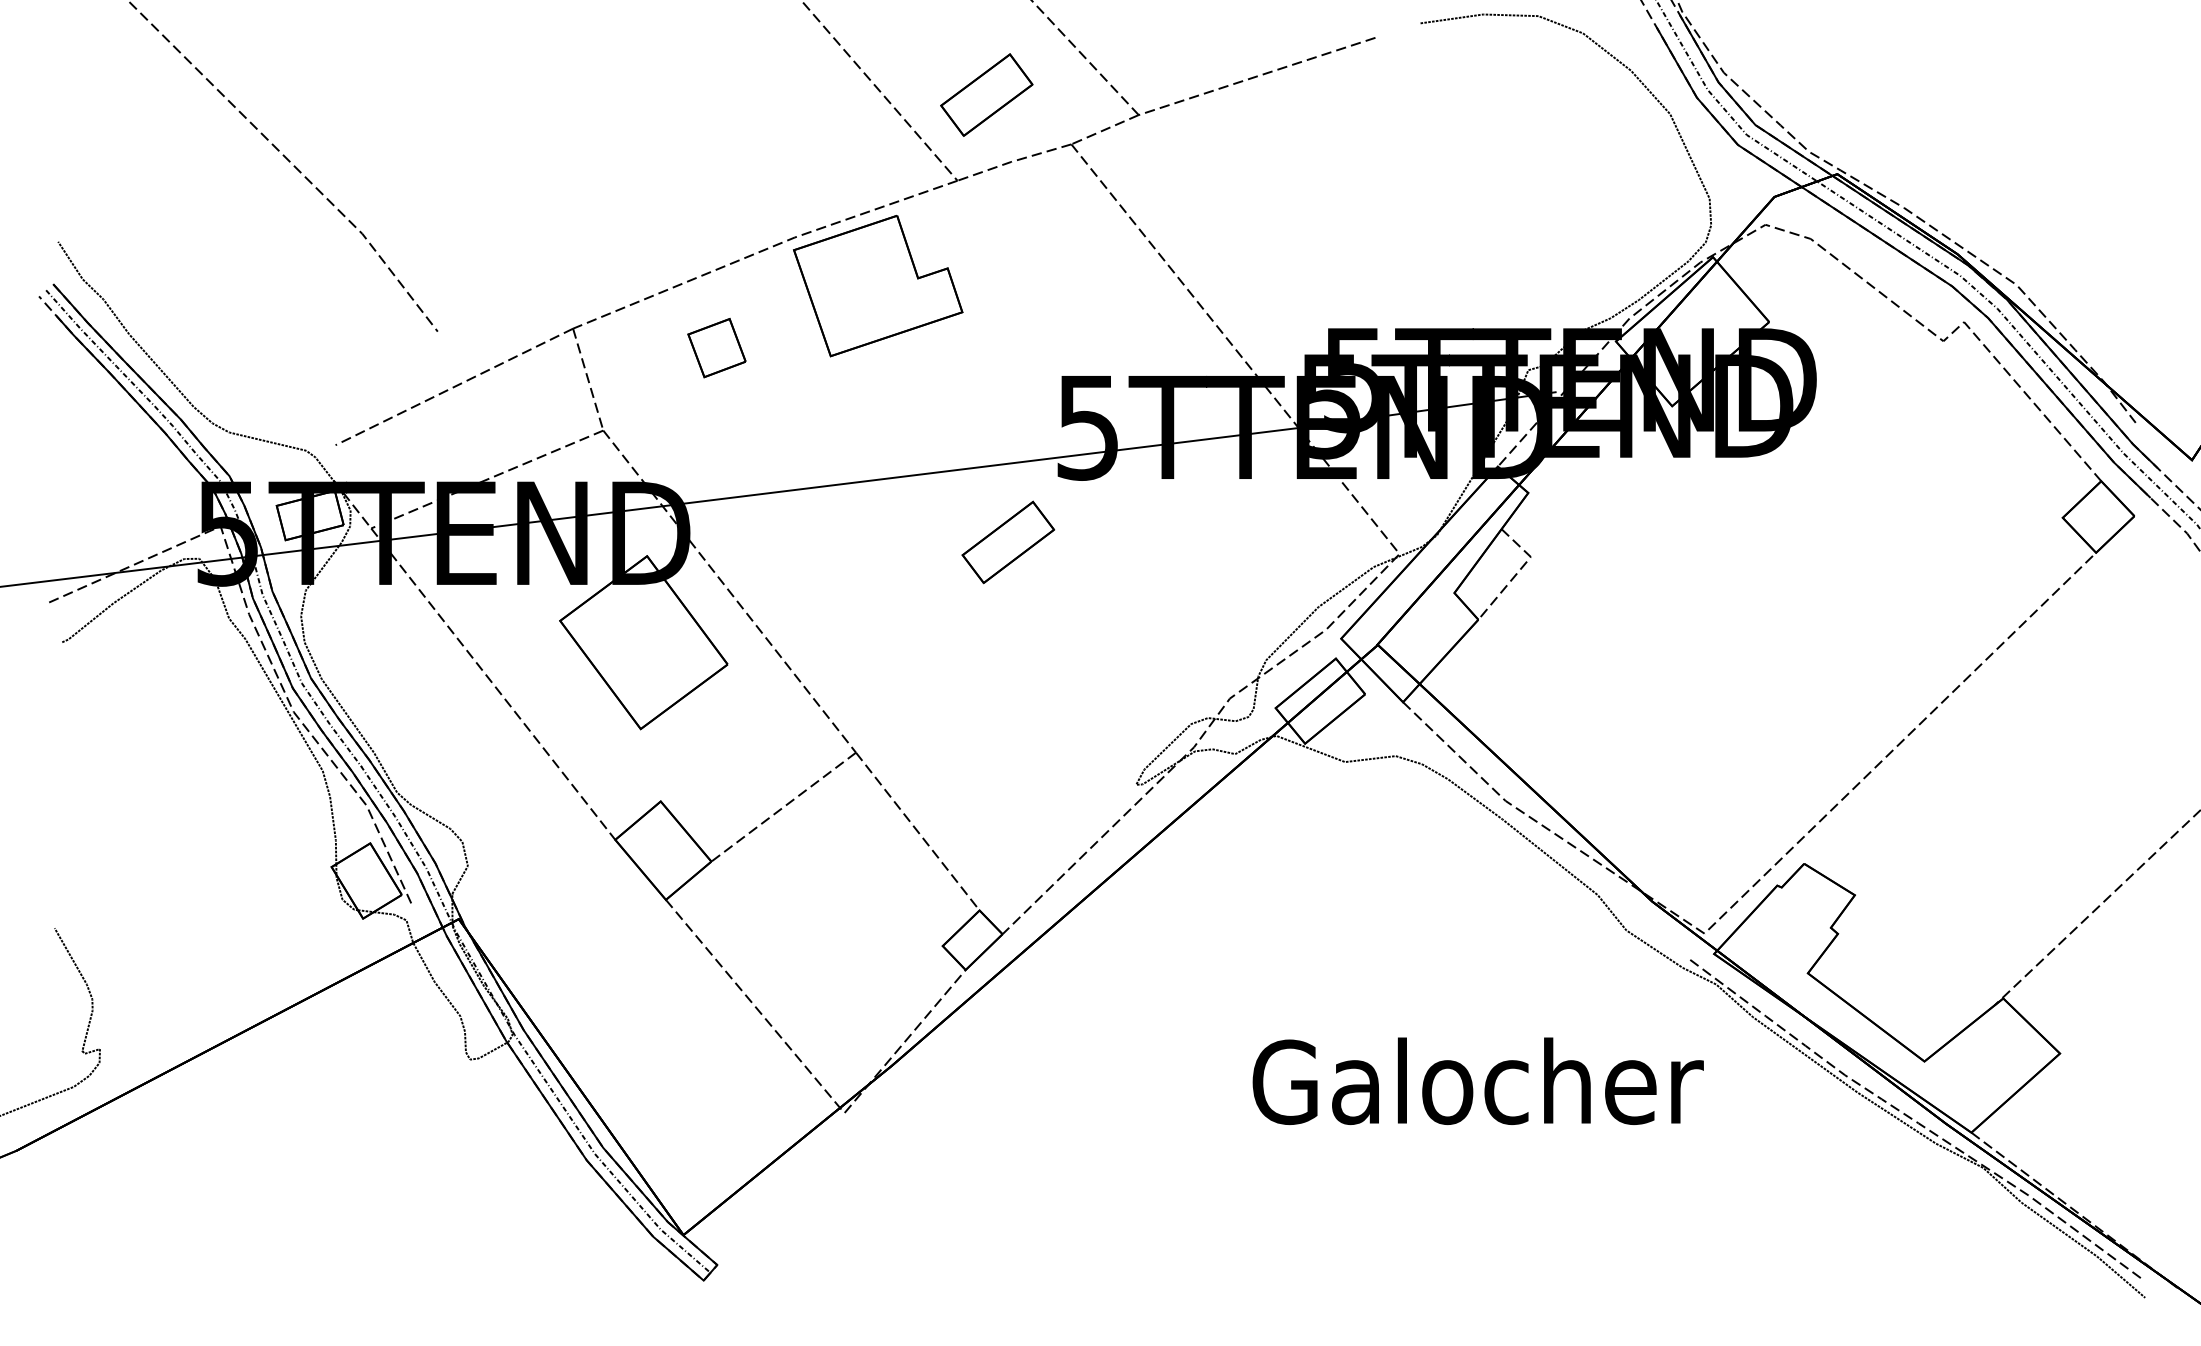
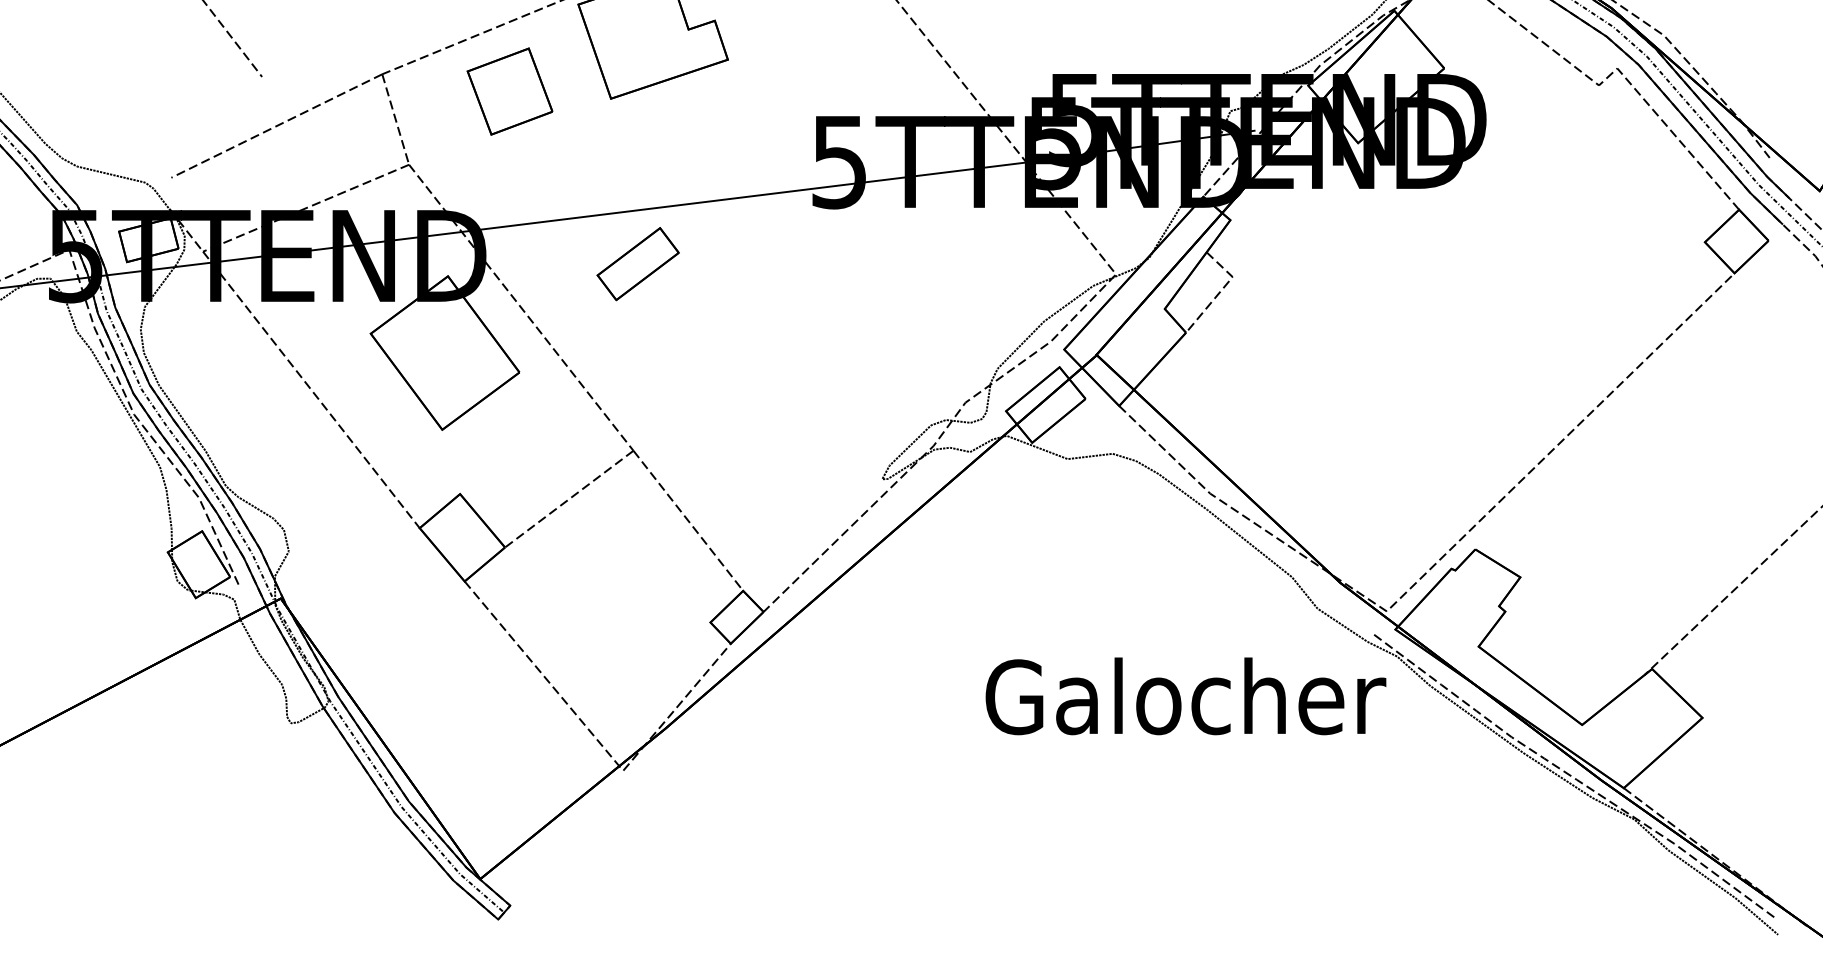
part: (716, 347) -> (509, 91), size x1.67
part: (1008, 542) -> (638, 264), moved
text: (1477, 1080) -> (1185, 695), moved

